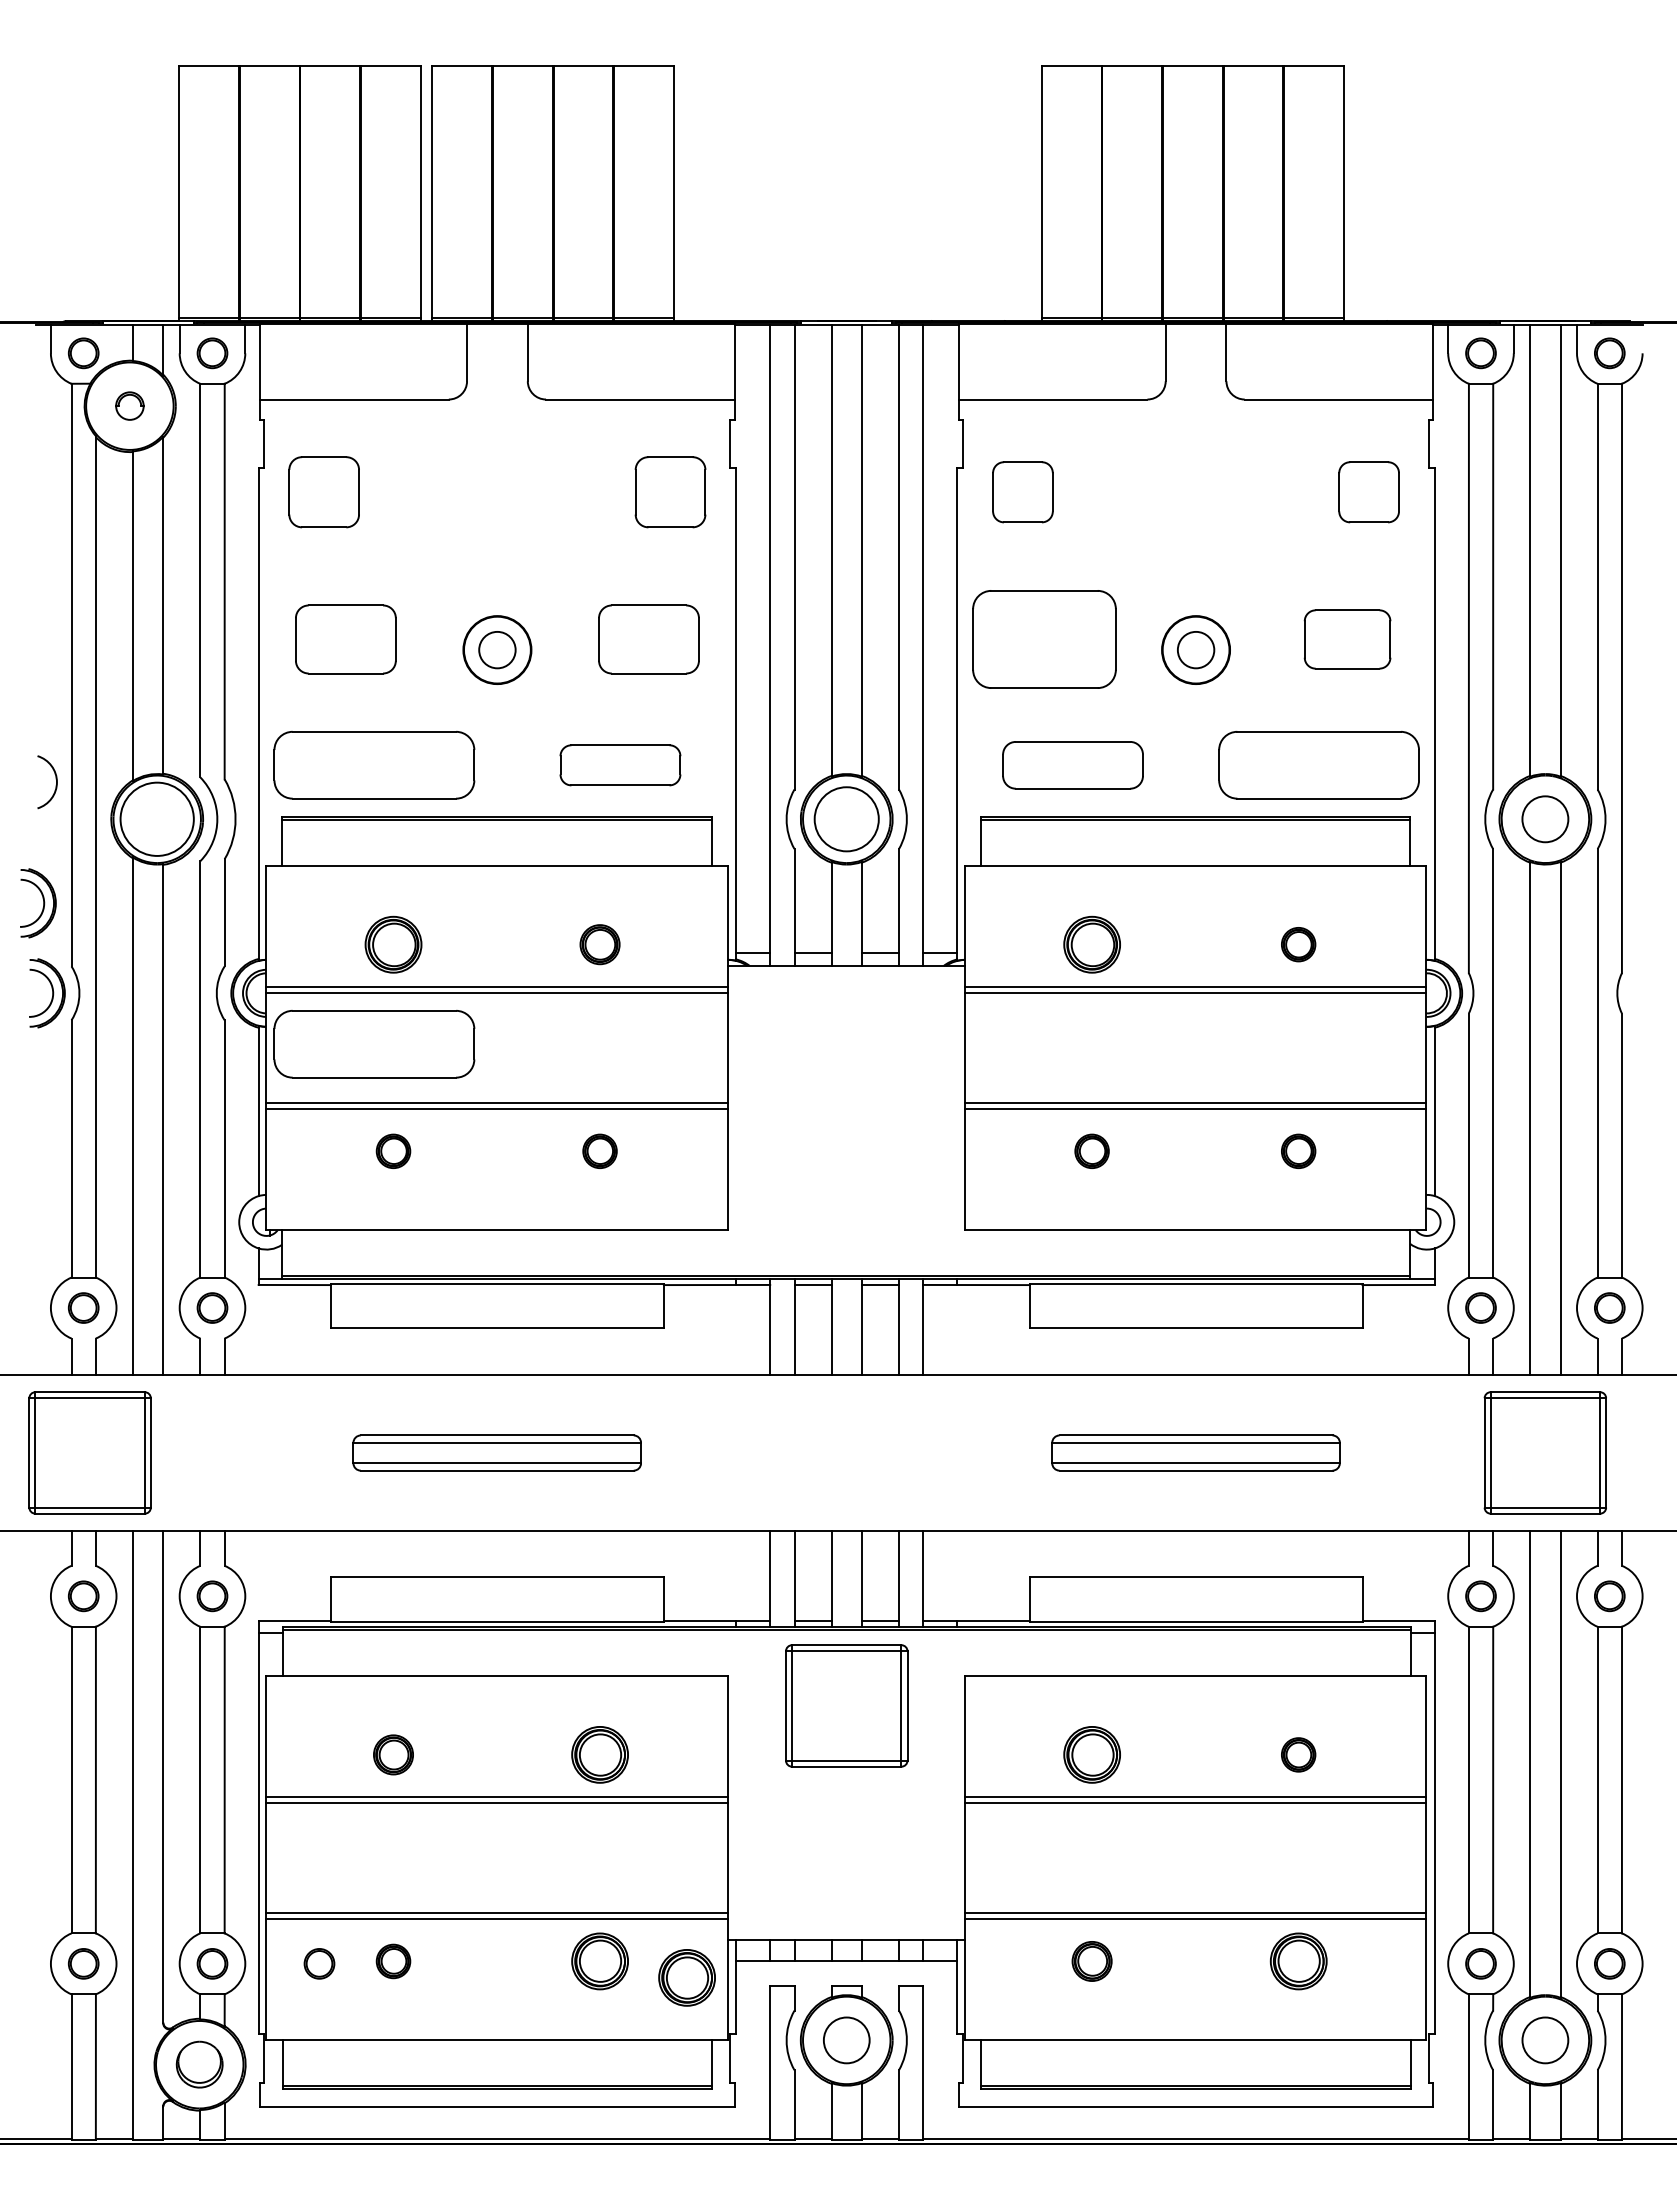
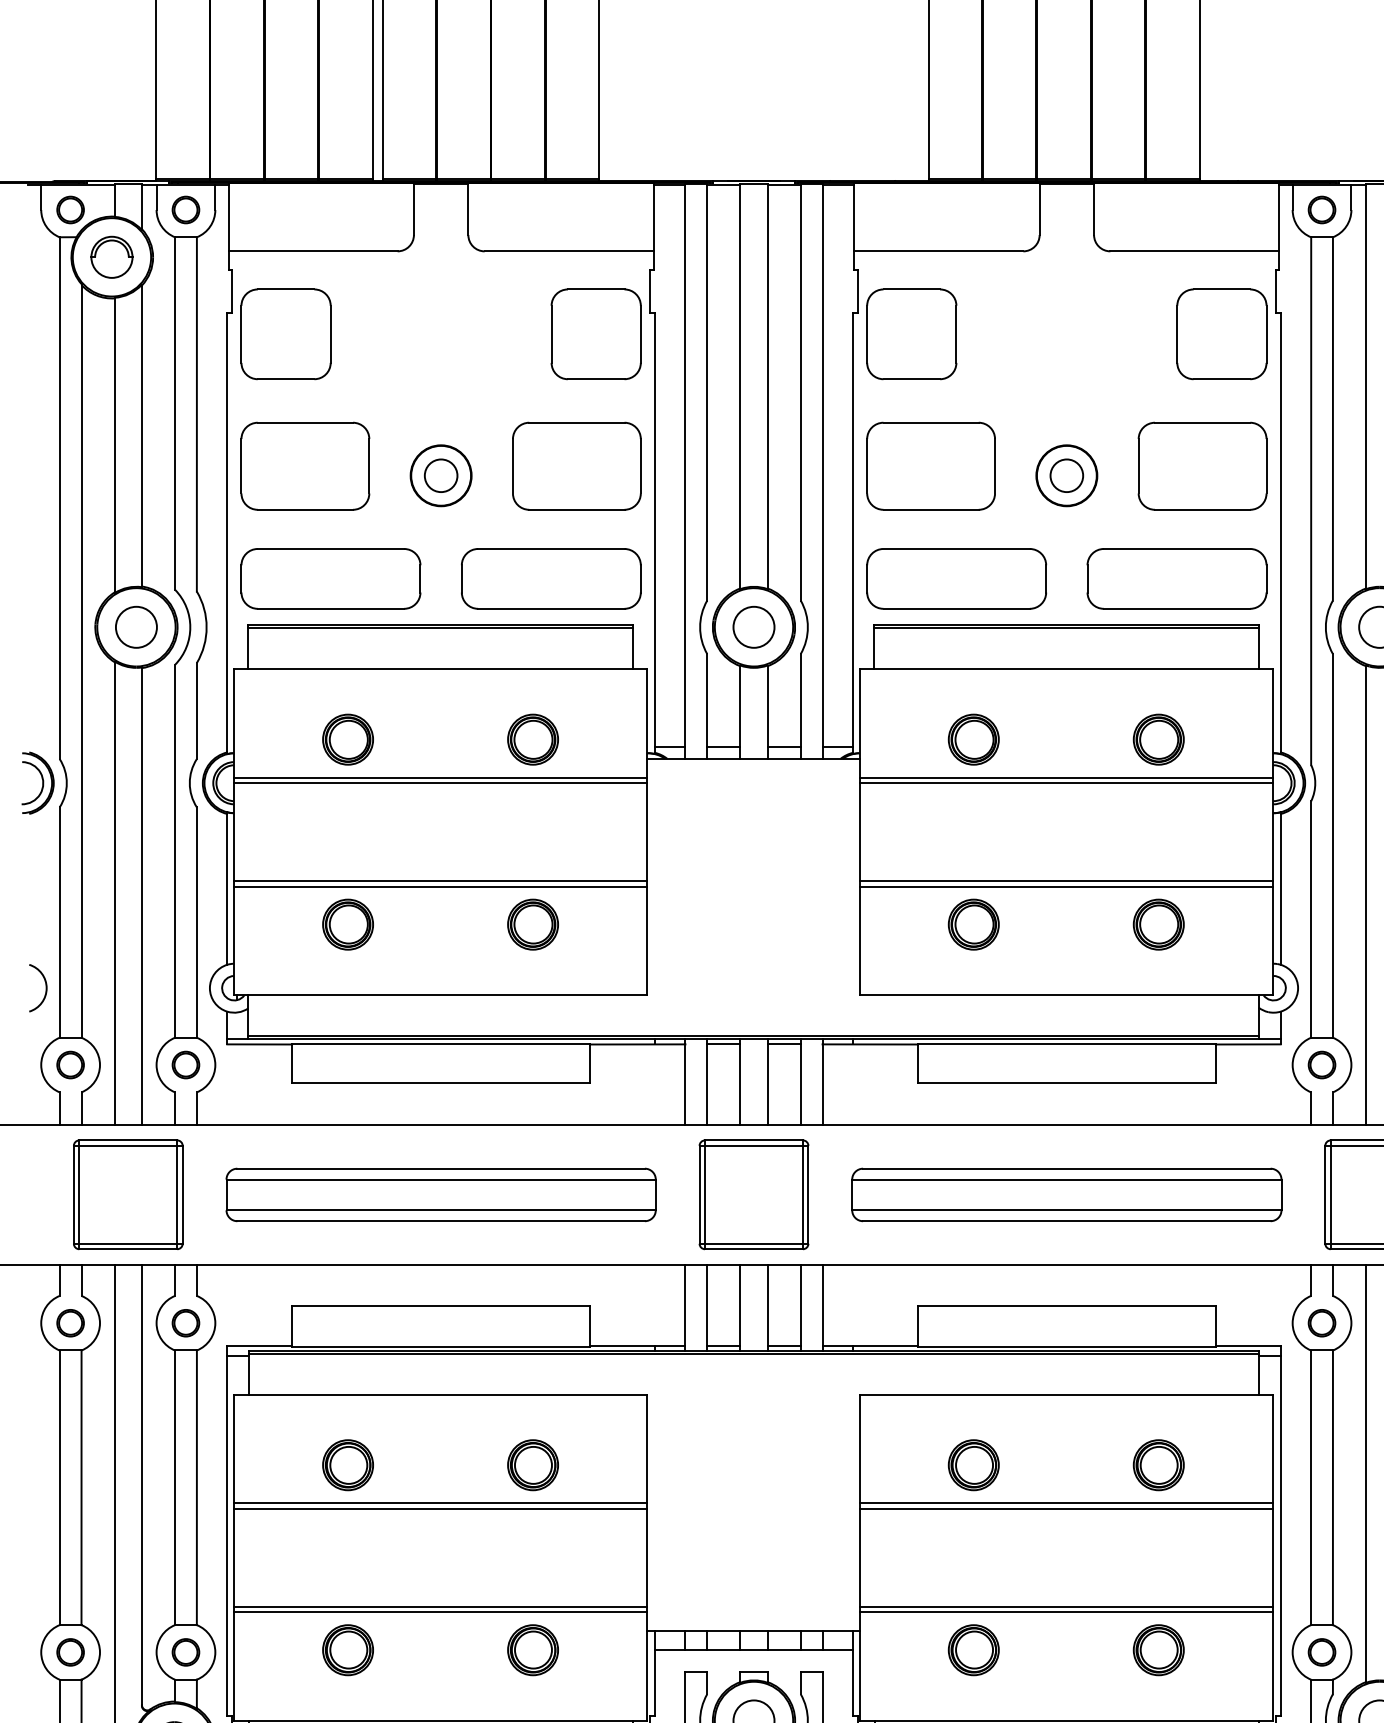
part: (129, 405) -> (111, 256), size x1.67
part: (323, 492) -> (285, 334), size x1.43
part: (670, 492) -> (596, 334), size x1.43
part: (1022, 492) -> (911, 334), size x1.67
part: (1368, 492) -> (1221, 334), size x1.67
part: (345, 639) -> (305, 466), size x1.43
part: (648, 639) -> (576, 466), size x1.43
part: (1347, 639) -> (1202, 466), size x1.67
part: (620, 765) -> (551, 579), size x1.67
part: (1072, 765) -> (956, 579), size x1.43
arc: (55, 779) -> (45, 985), moved
circle: (157, 819) -> (136, 627), size x0.62
circle: (846, 819) -> (753, 627), size x0.71
part: (38, 903) -> (30, 702), removed
part: (599, 944) -> (532, 739), size x1.43
part: (1298, 944) -> (1158, 739), size x1.67
part: (374, 1044) -> (331, 829), removed
part: (393, 1151) -> (348, 924), size x1.67
part: (599, 1151) -> (532, 924), size x1.67
part: (1091, 1151) -> (973, 924), size x1.67
part: (1298, 1151) -> (1158, 924), size x1.67
part: (89, 1452) -> (127, 1194), moved
part: (496, 1452) -> (440, 1194), size x1.67
part: (1195, 1452) -> (1066, 1194), size x1.67
part: (846, 1705) -> (753, 1194), moved
part: (393, 1754) -> (348, 1464), size x1.43
part: (1298, 1754) -> (1158, 1464), size x1.67
part: (393, 1961) -> (348, 1650), size x1.67
part: (1091, 1961) -> (973, 1650), size x1.43
part: (319, 1963) -> (281, 1652), removed
part: (686, 1977) -> (610, 1664), removed

